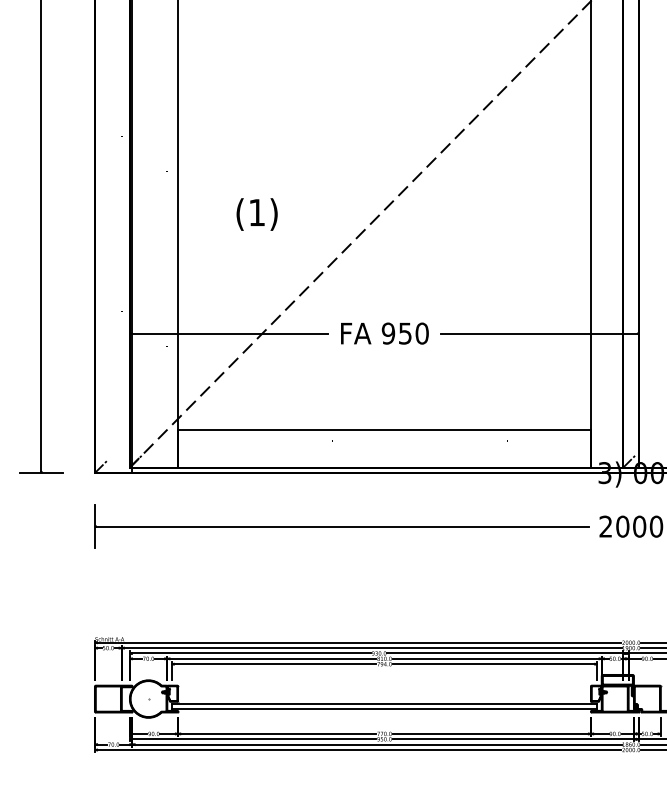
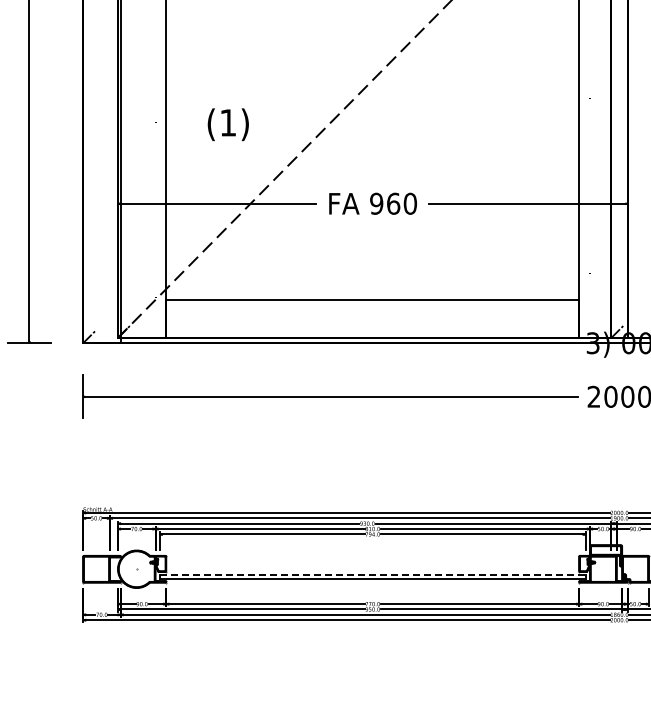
text: (256, 214) -> (227, 124), moved
text: (405, 333) -> (393, 203), 950 -> 960
line: (384, 704) -> (372, 574), solid -> dashed

